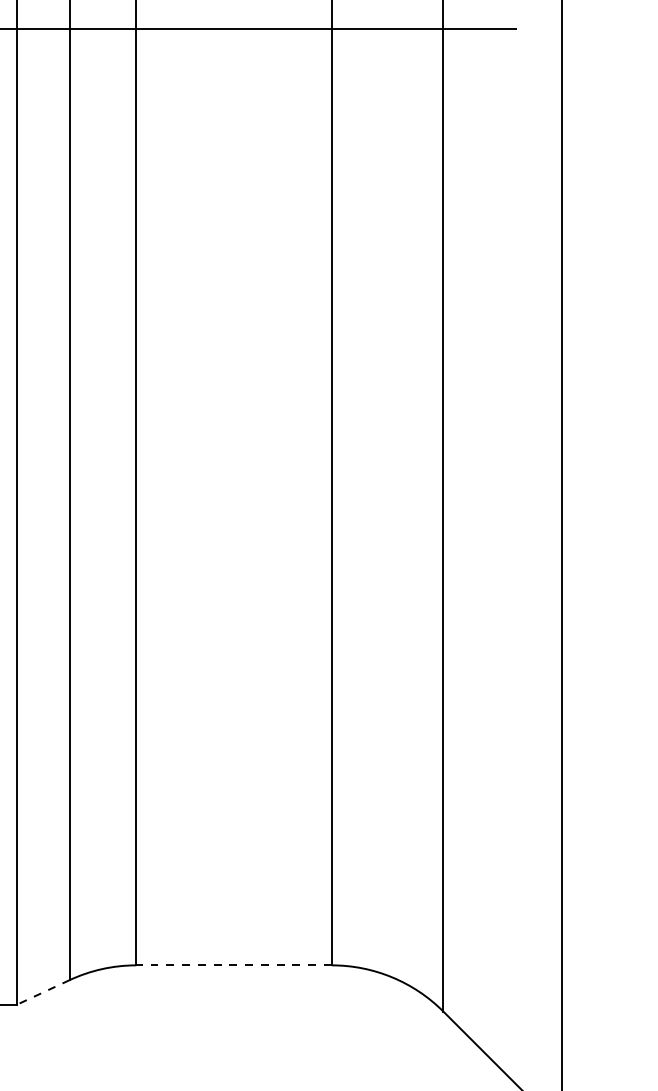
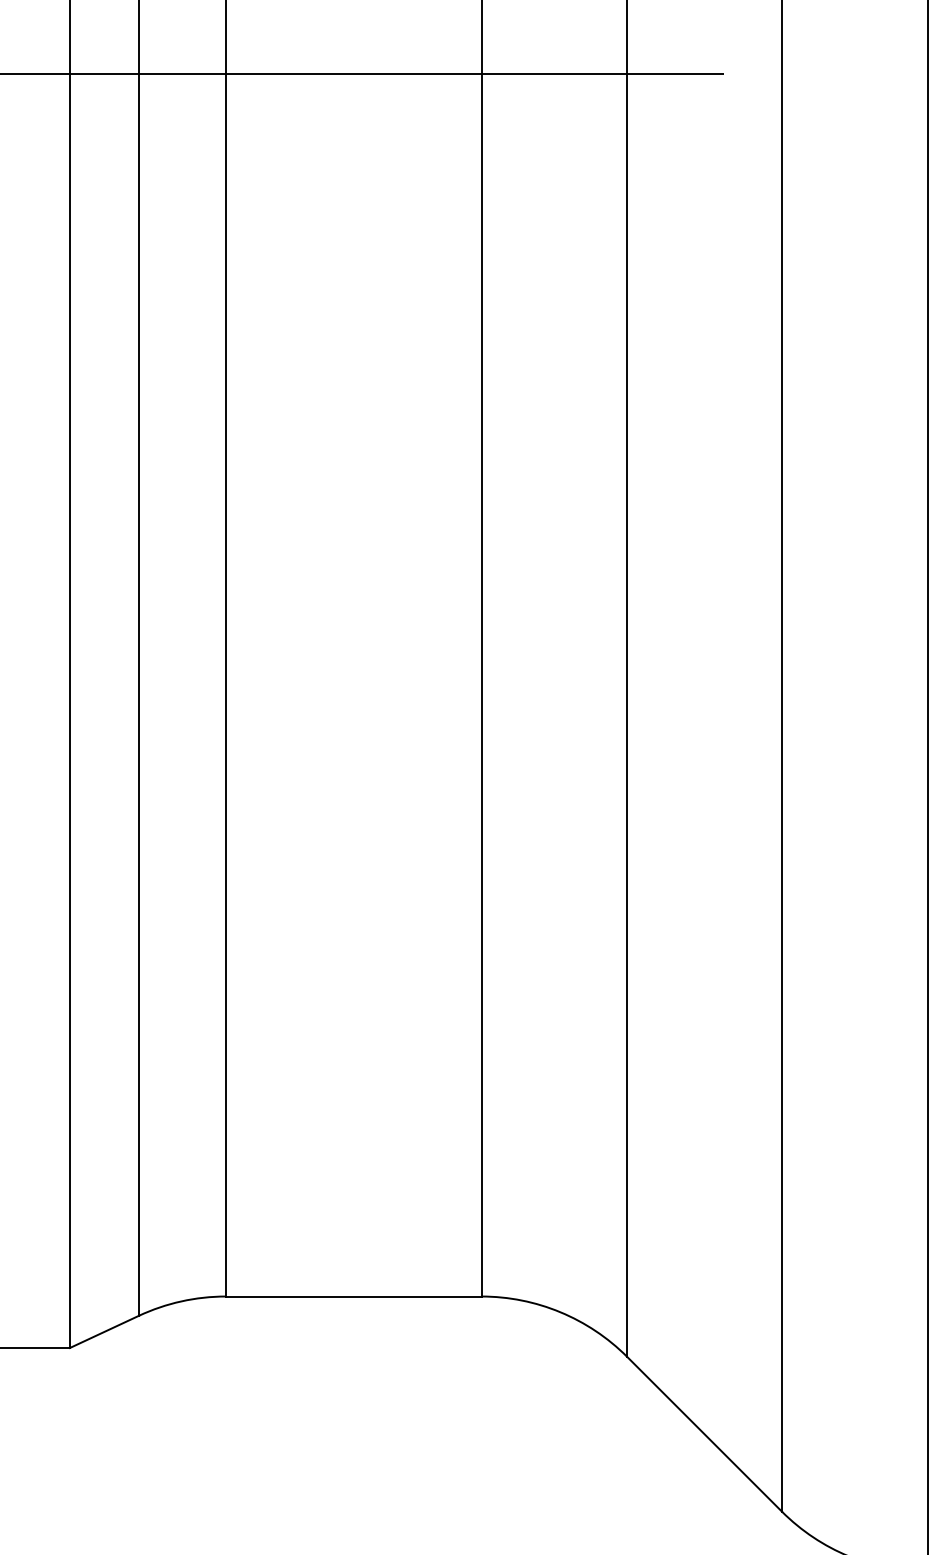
line: (233, 965) -> (353, 1296), dashed -> solid
line: (42, 992) -> (103, 1332), dashed -> solid

